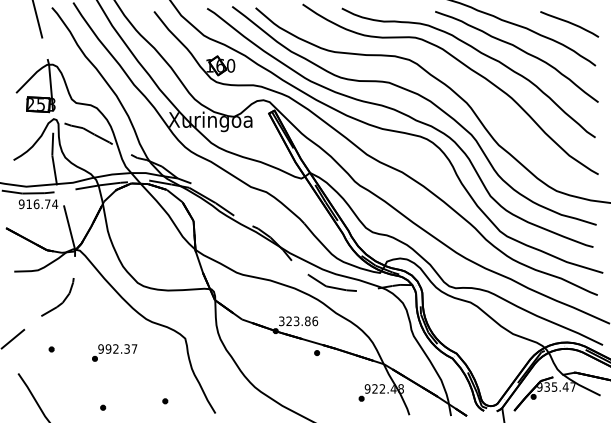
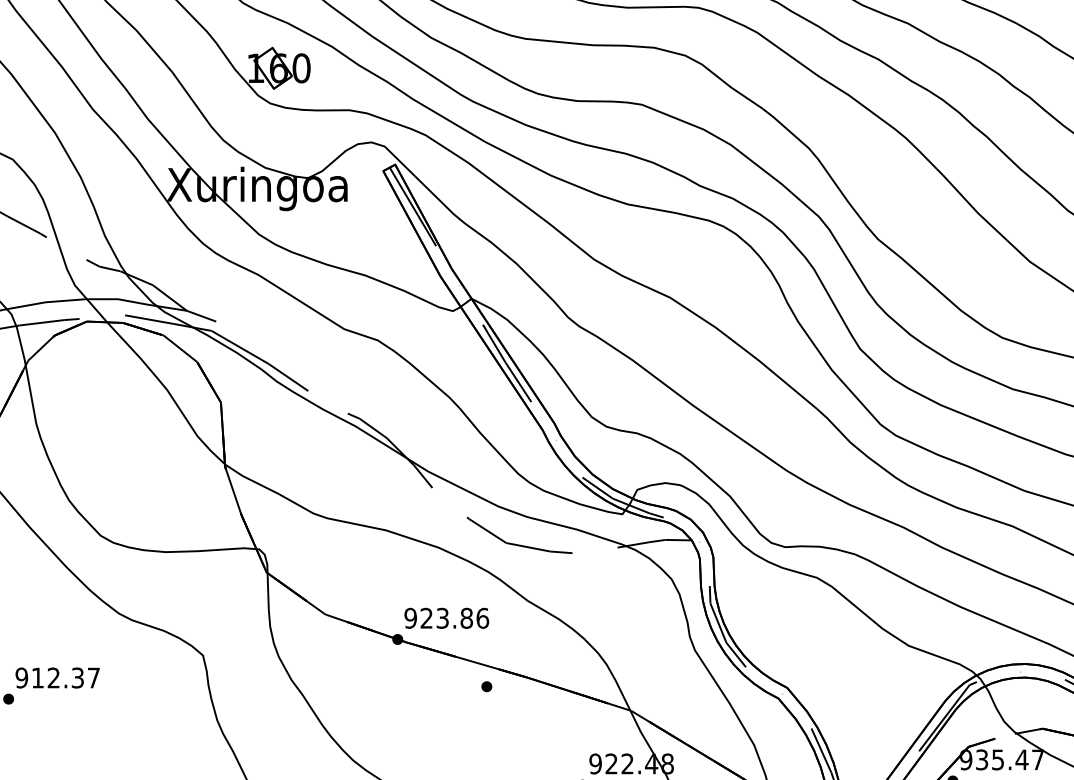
text: (281, 320) -> (410, 616), 323.86 -> 923.86
text: (108, 348) -> (37, 676), 992.37 -> 912.37

